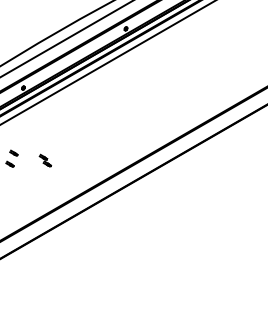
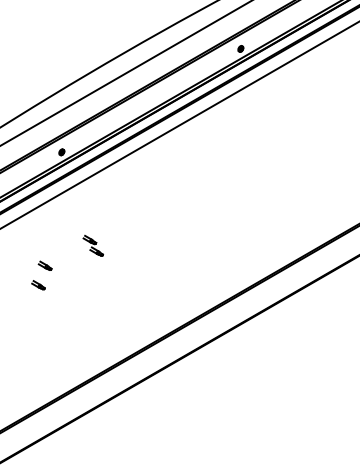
part: (45, 160) -> (93, 245), moved

